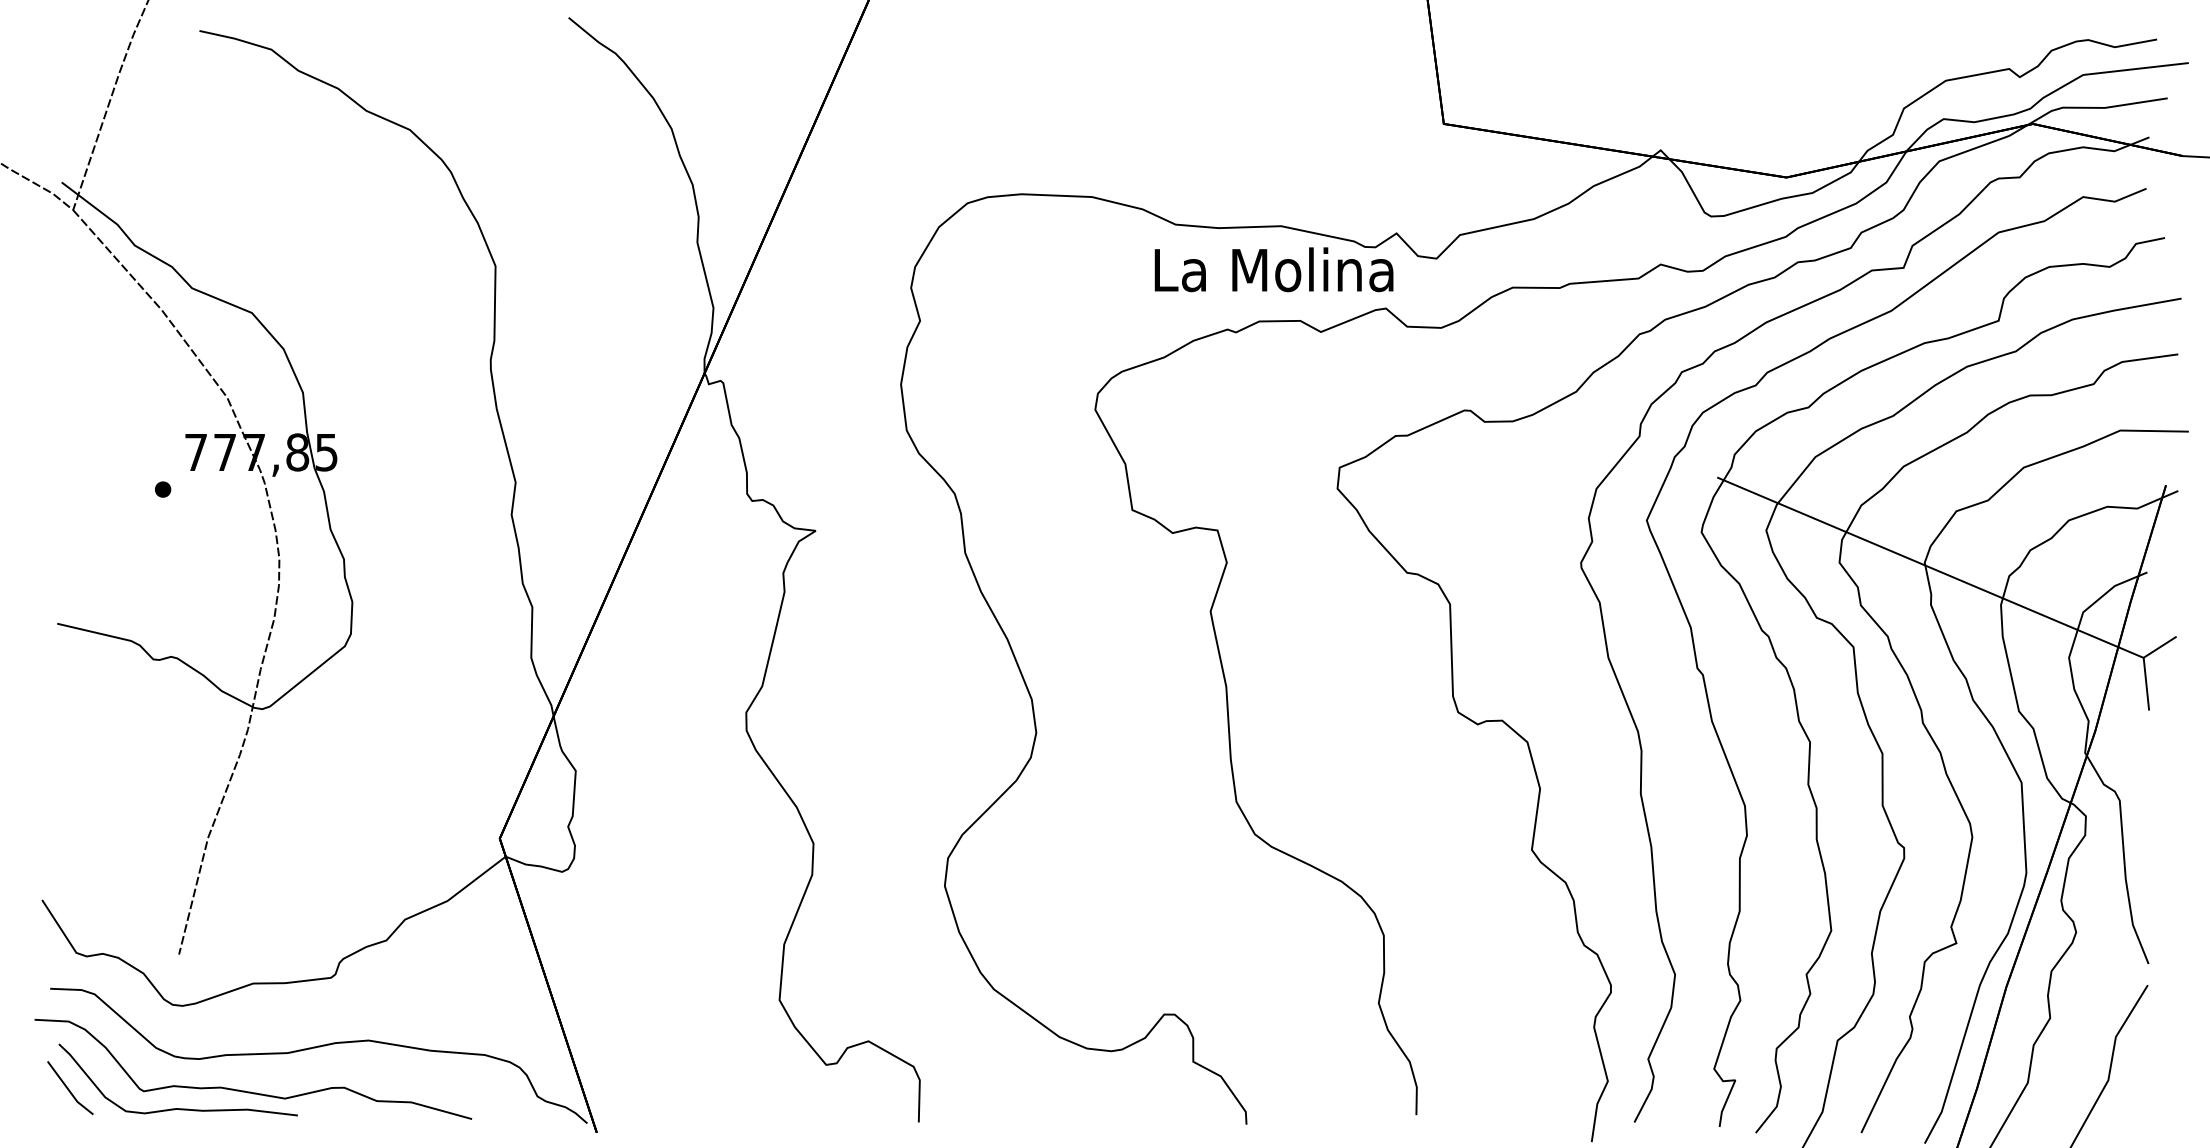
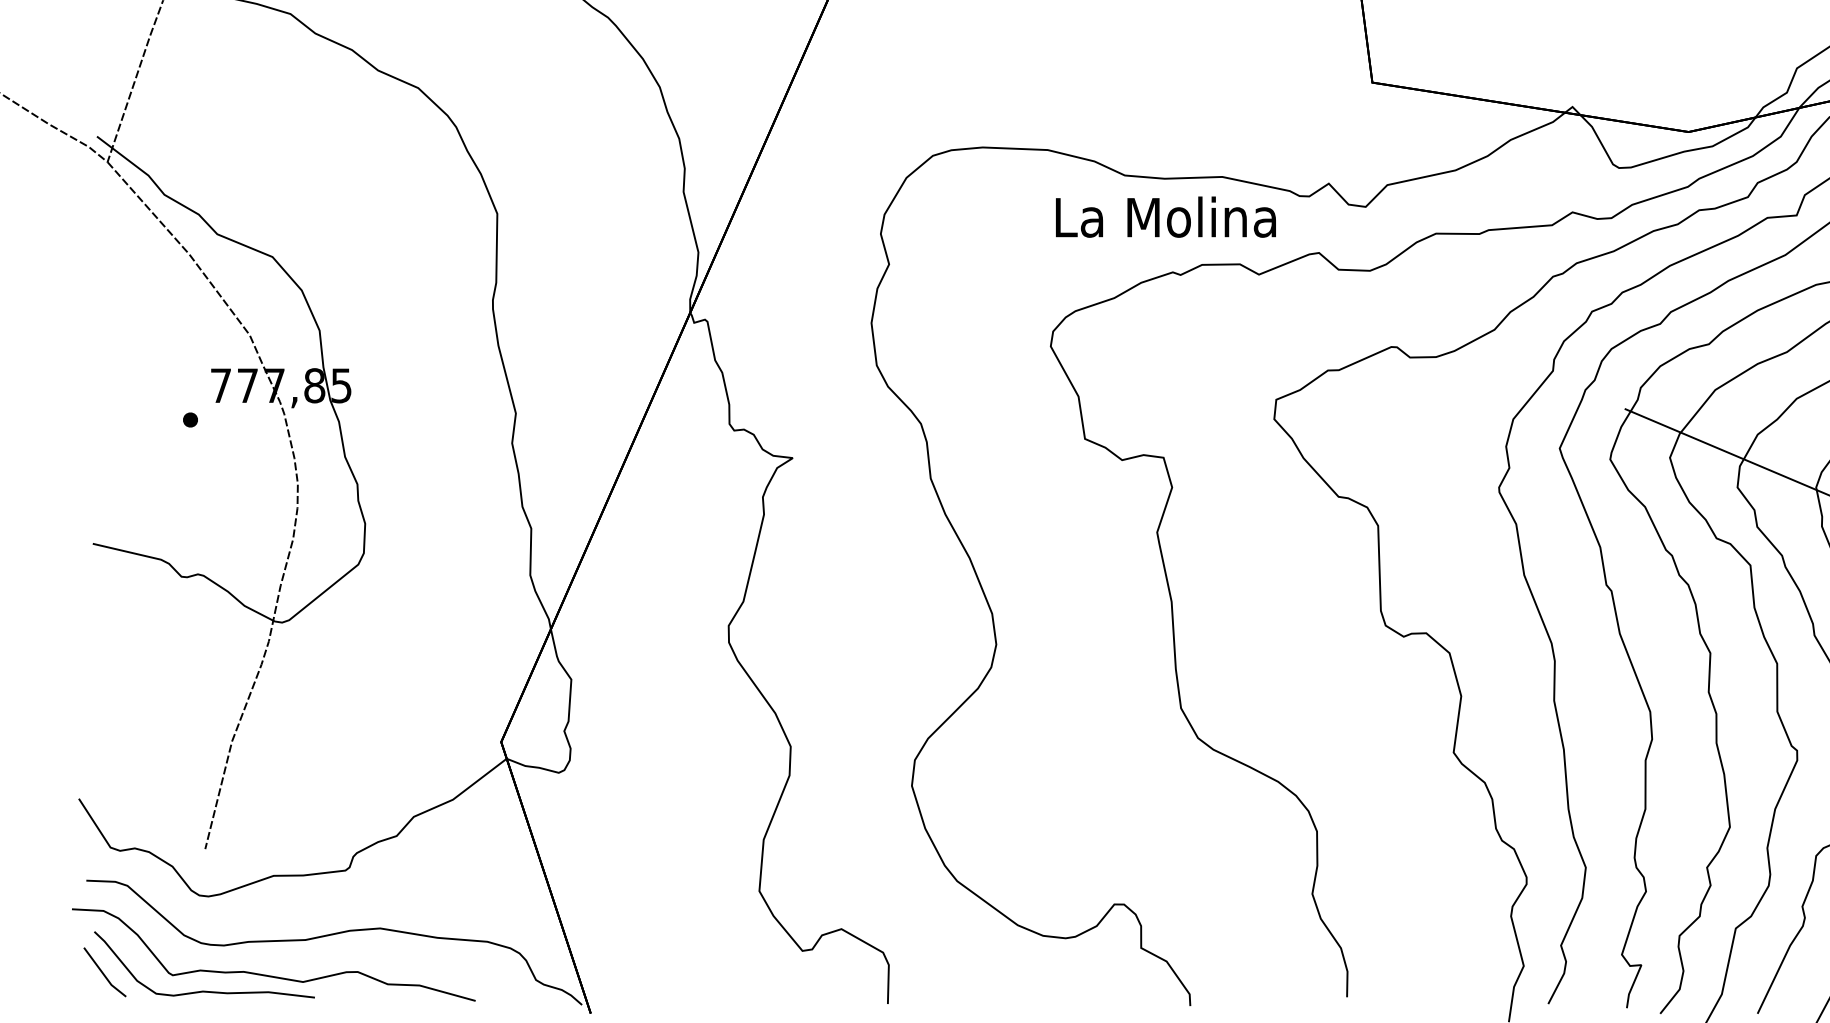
text: (1273, 269) -> (1165, 216), moved

